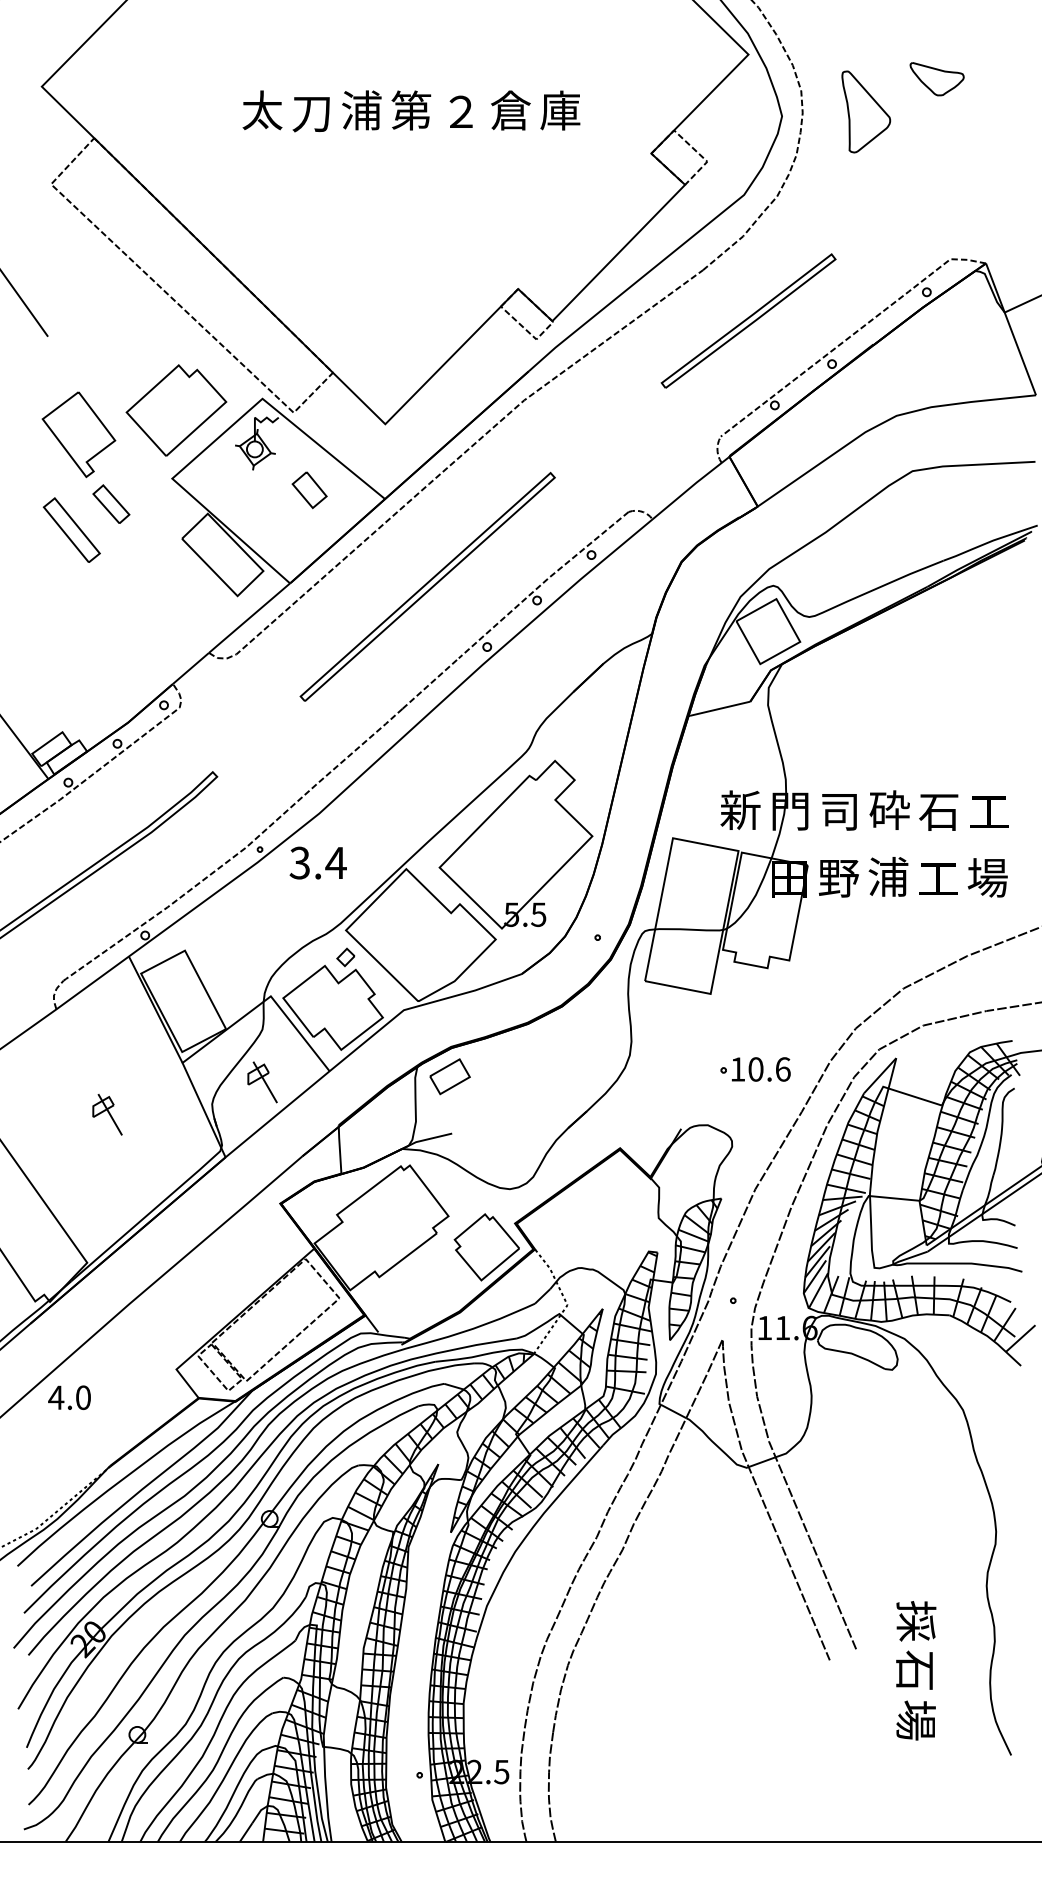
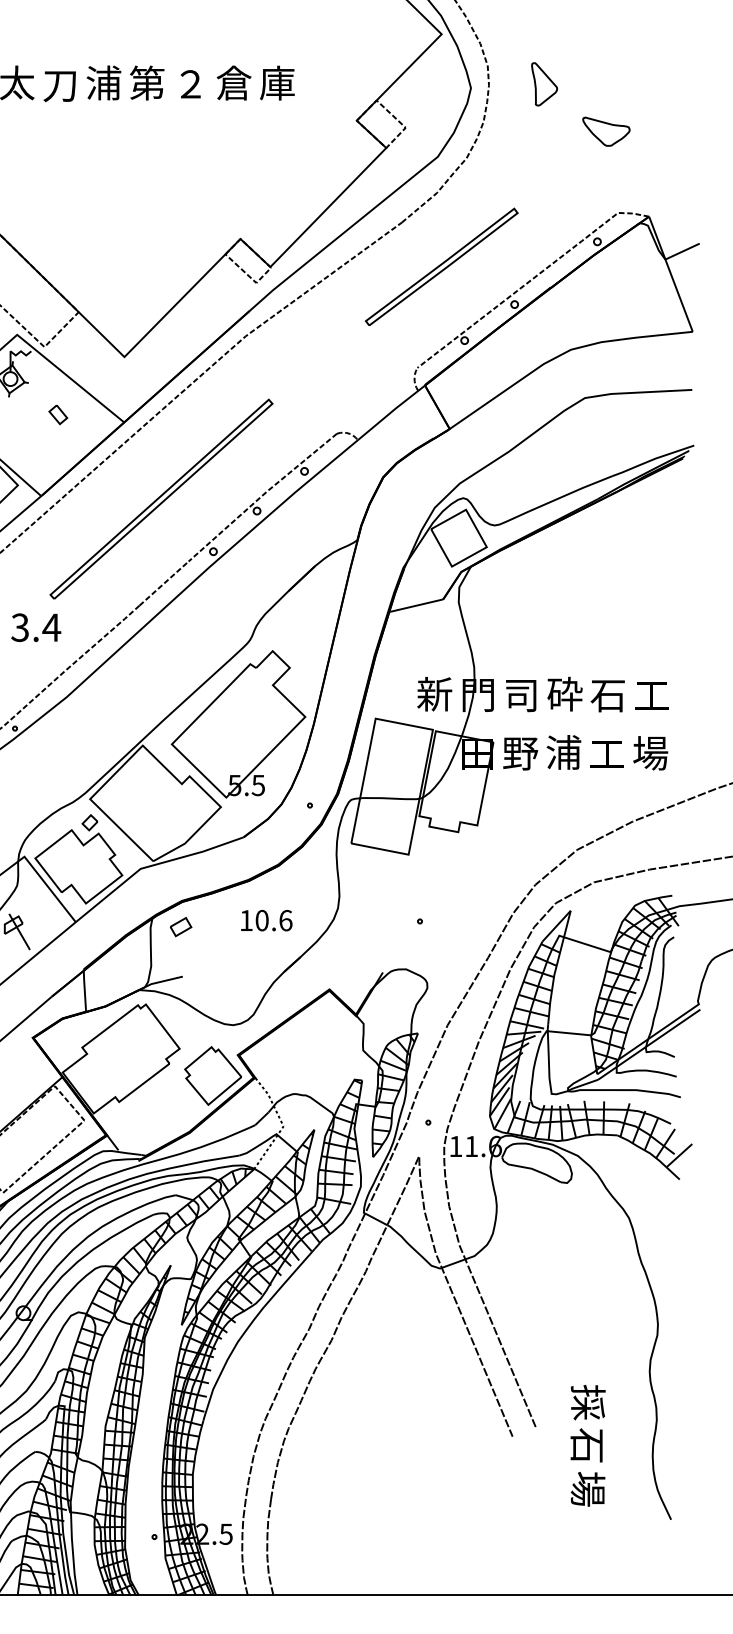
part: (936, 79) -> (605, 131), moved
part: (866, 111) -> (544, 83), size x0.6
part: (309, 490) -> (58, 414), size x0.6
text: (317, 862) -> (35, 627), moved
text: (761, 1069) -> (266, 920), moved
part: (449, 1076) -> (180, 926), size x0.6

